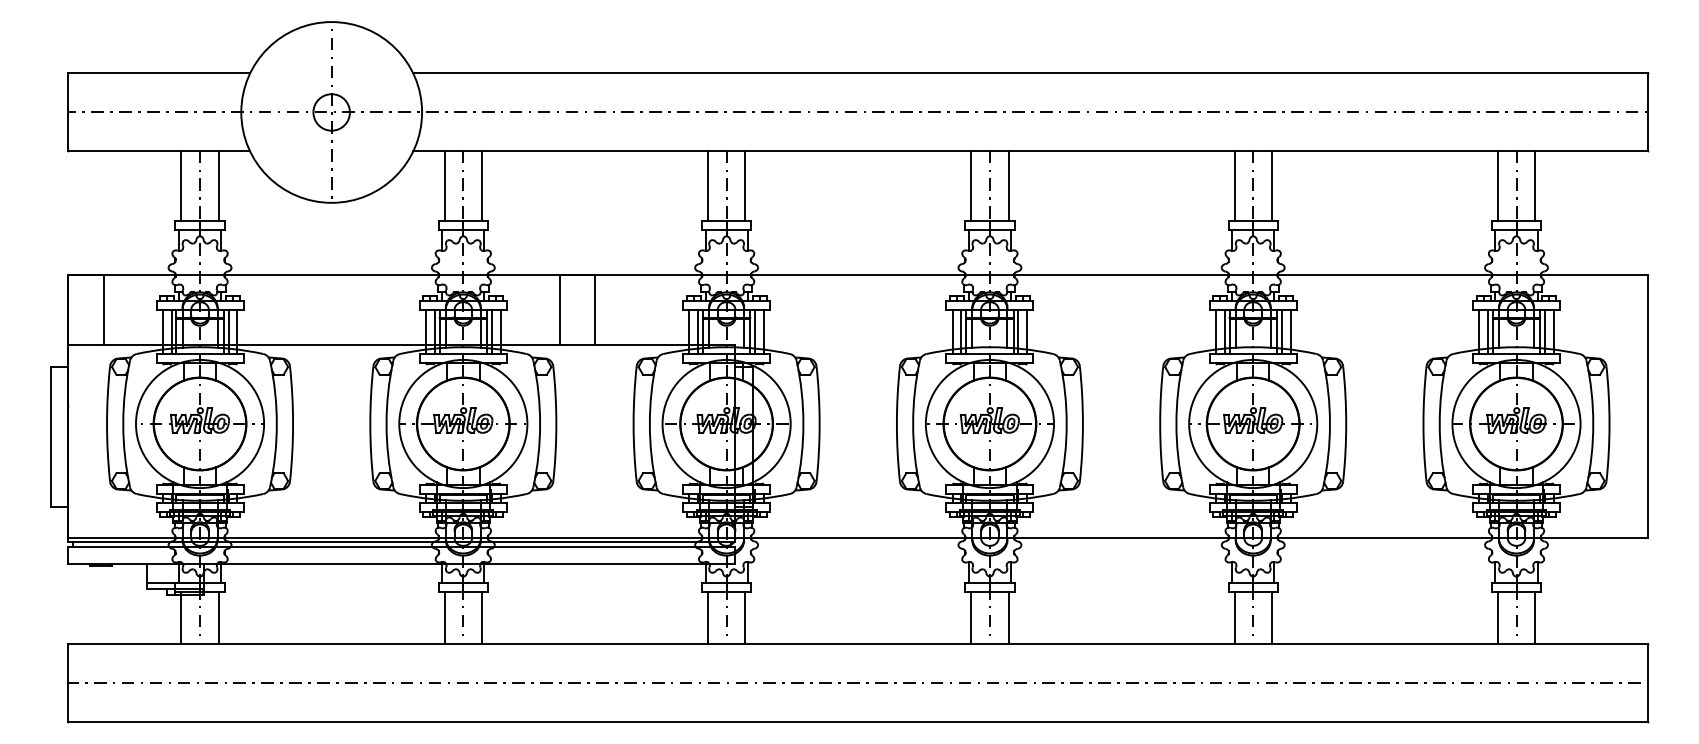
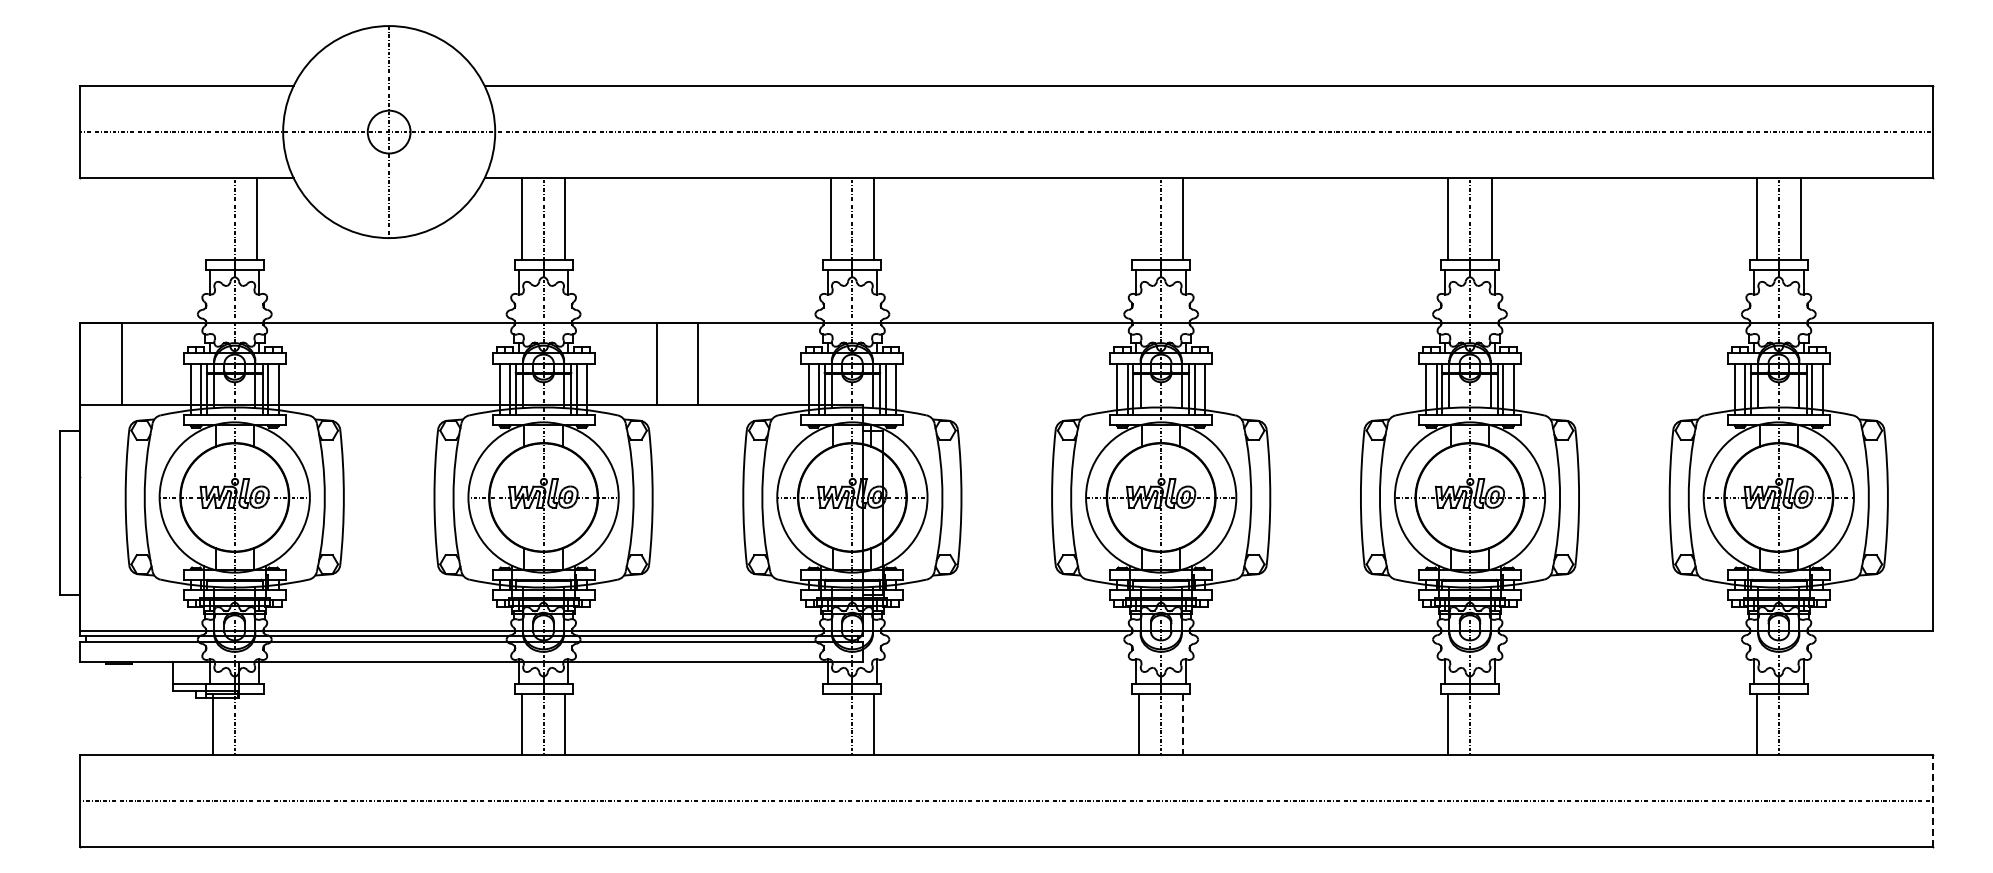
line: (181, 186) -> (212, 218), removed
line: (971, 186) -> (1139, 218), removed
line: (218, 617) -> (256, 724), removed
line: (707, 617) -> (830, 724), removed
line: (1008, 617) -> (1183, 724), solid -> dashed
line: (1271, 617) -> (1491, 724), removed
line: (1534, 617) -> (1800, 724), removed
line: (1648, 683) -> (1933, 801), solid -> dashed

